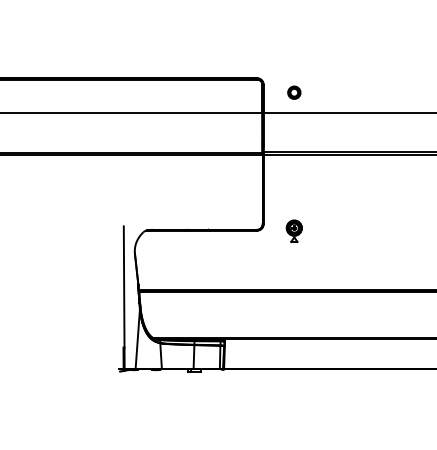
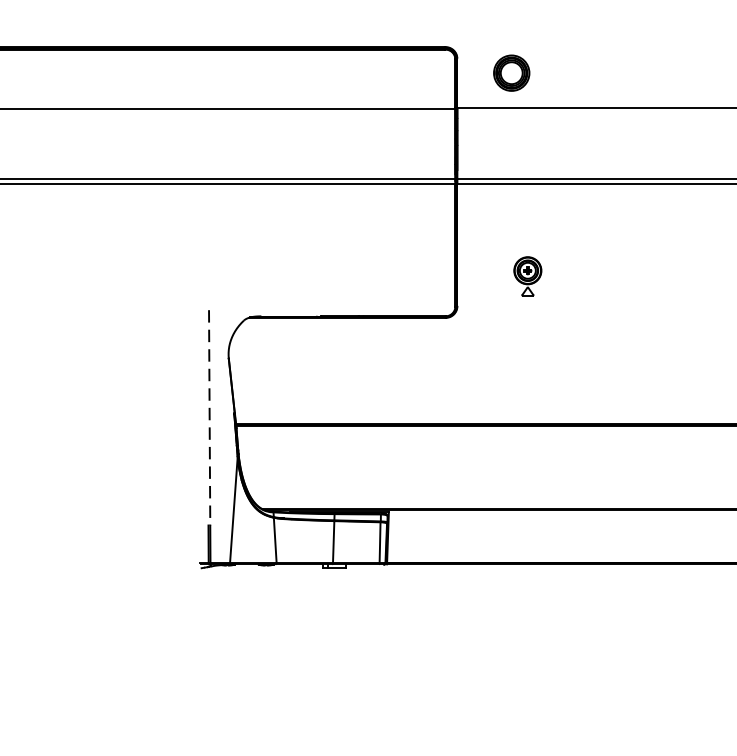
part: (294, 92) -> (512, 72), size x1.6
part: (293, 231) -> (526, 276), moved
line: (124, 286) -> (210, 416), solid -> dashed

